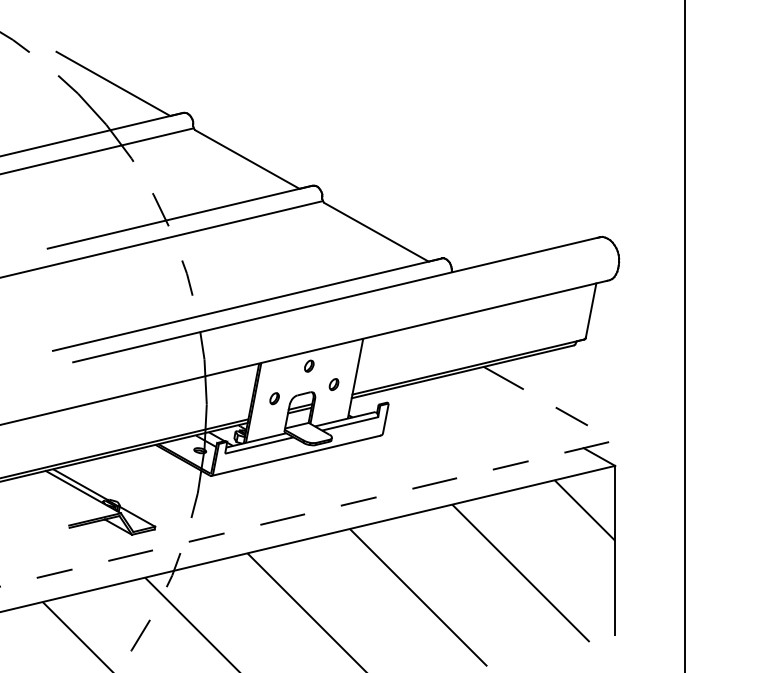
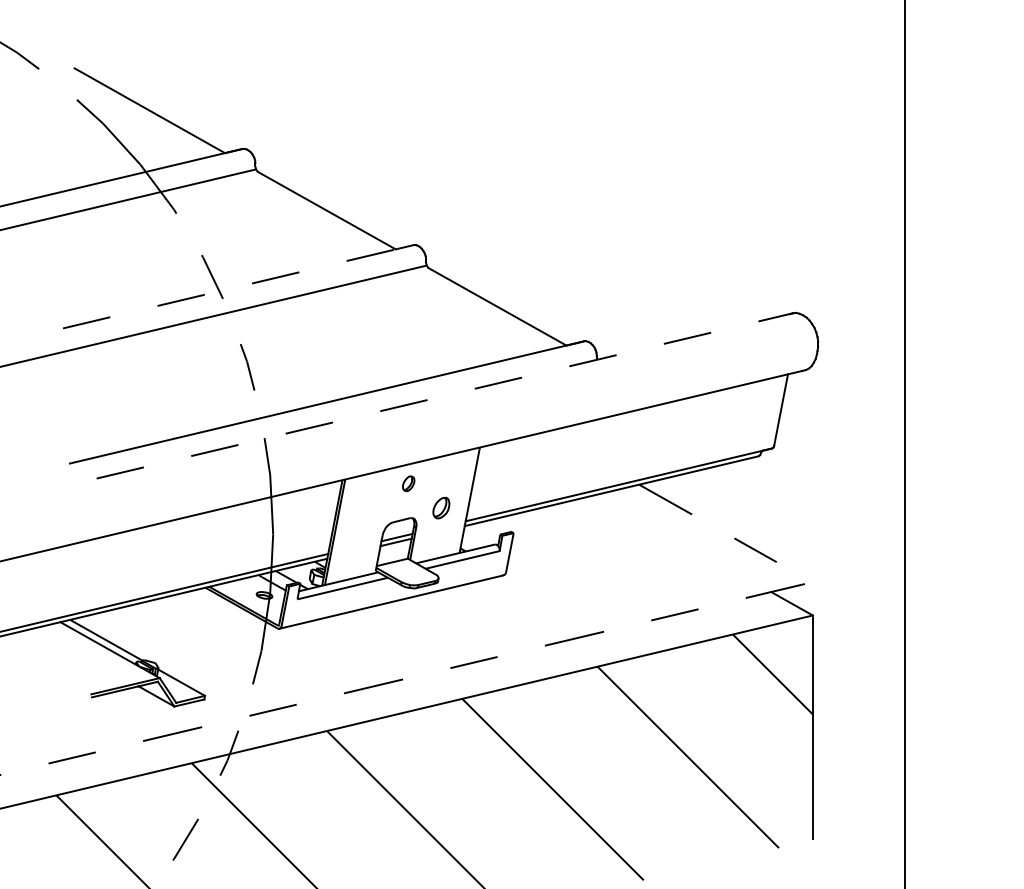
line: (180, 217) -> (238, 287), solid -> dashed
line: (336, 299) -> (444, 395), solid -> dashed
part: (333, 384) -> (440, 507), size x1.4
part: (274, 398) -> (362, 526), removed

